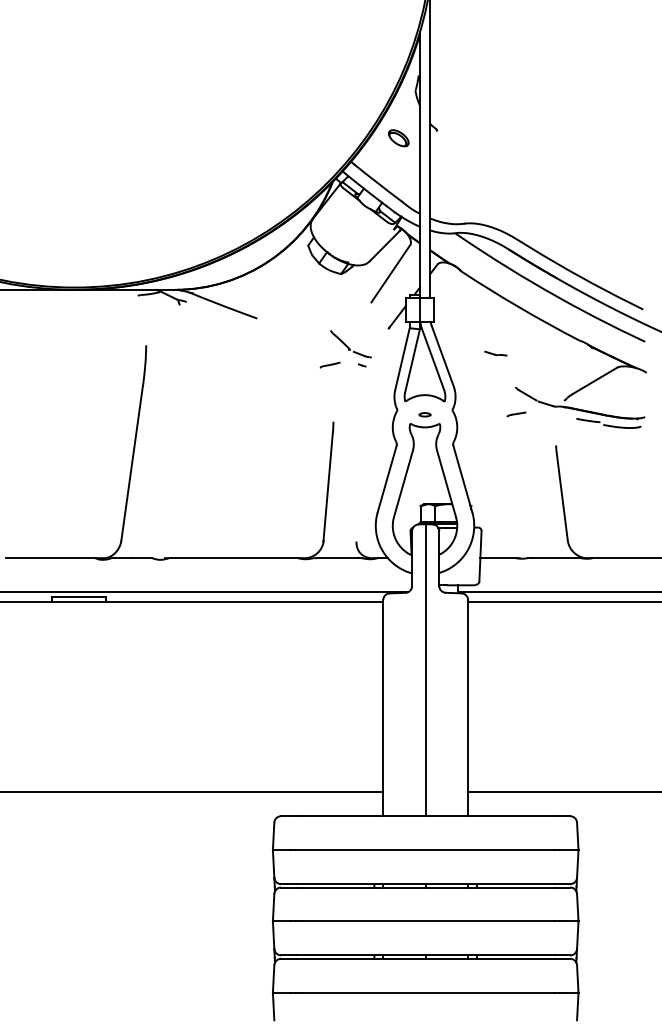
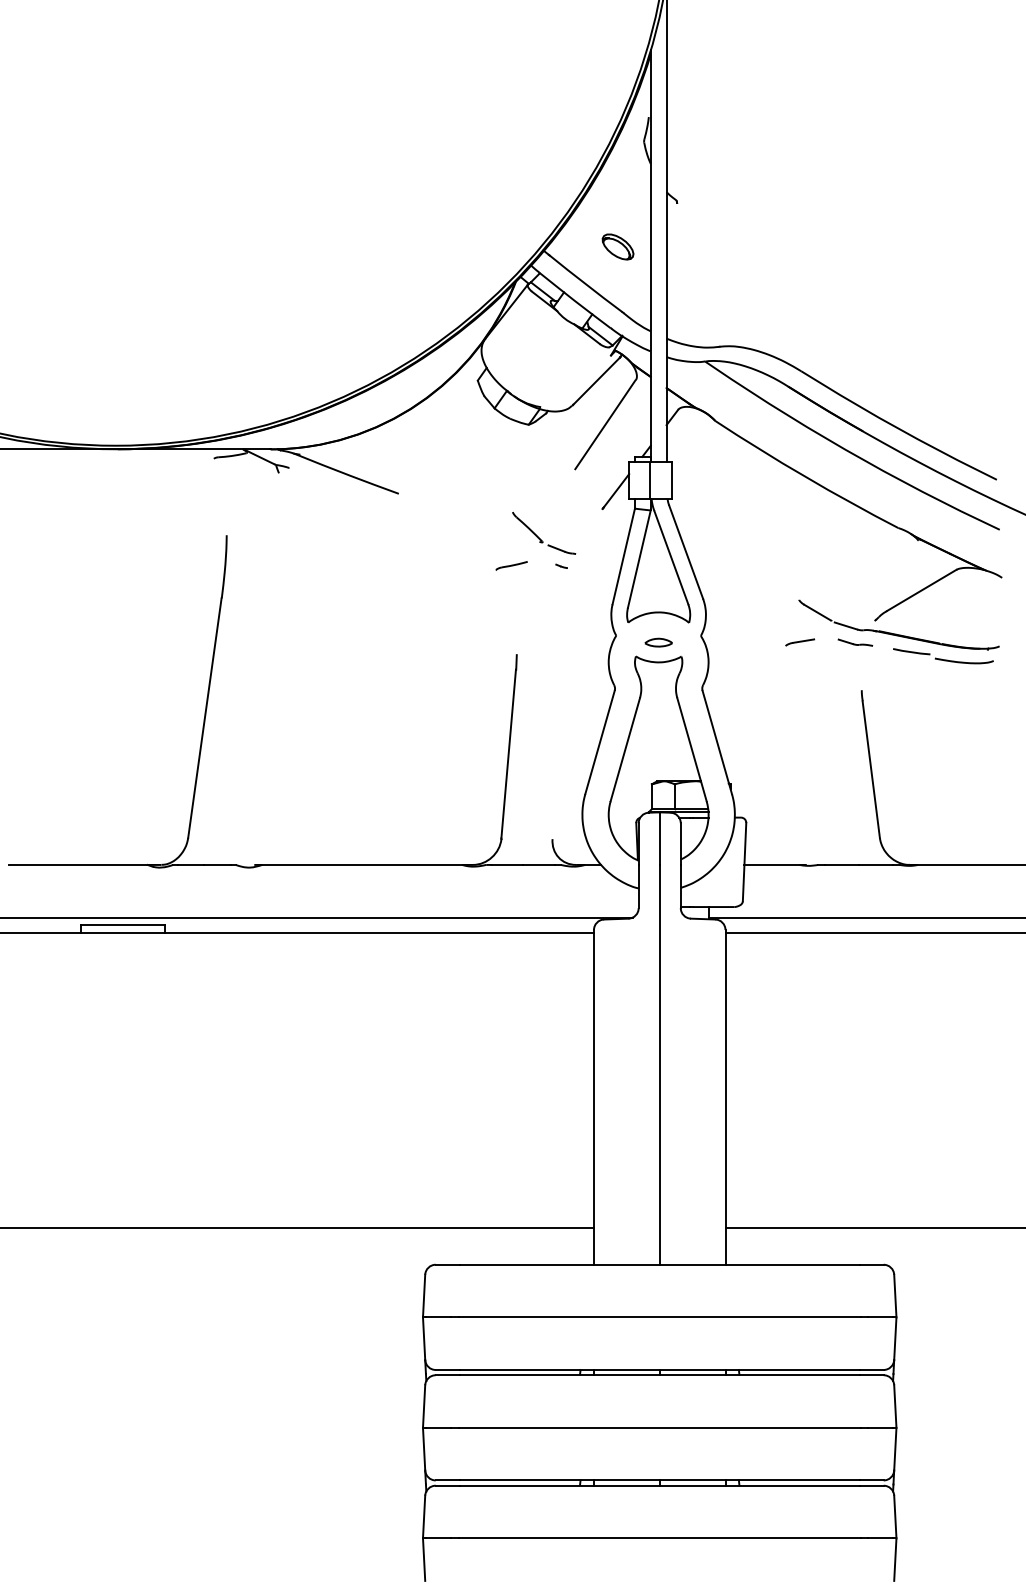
part: (398, 138) -> (617, 247), moved
part: (495, 353) -> (854, 642), moved
part: (424, 414) -> (657, 642), size x1.43

